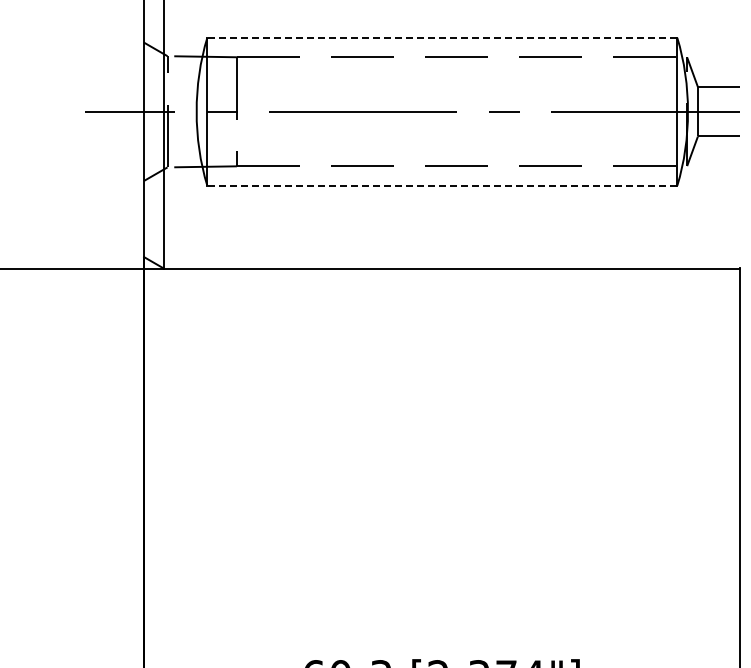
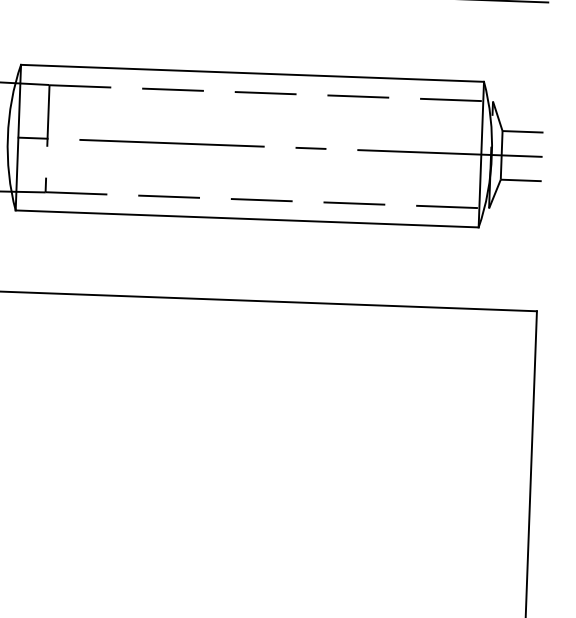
line: (442, 37) -> (252, 72), dashed -> solid
line: (442, 185) -> (247, 218), dashed -> solid

